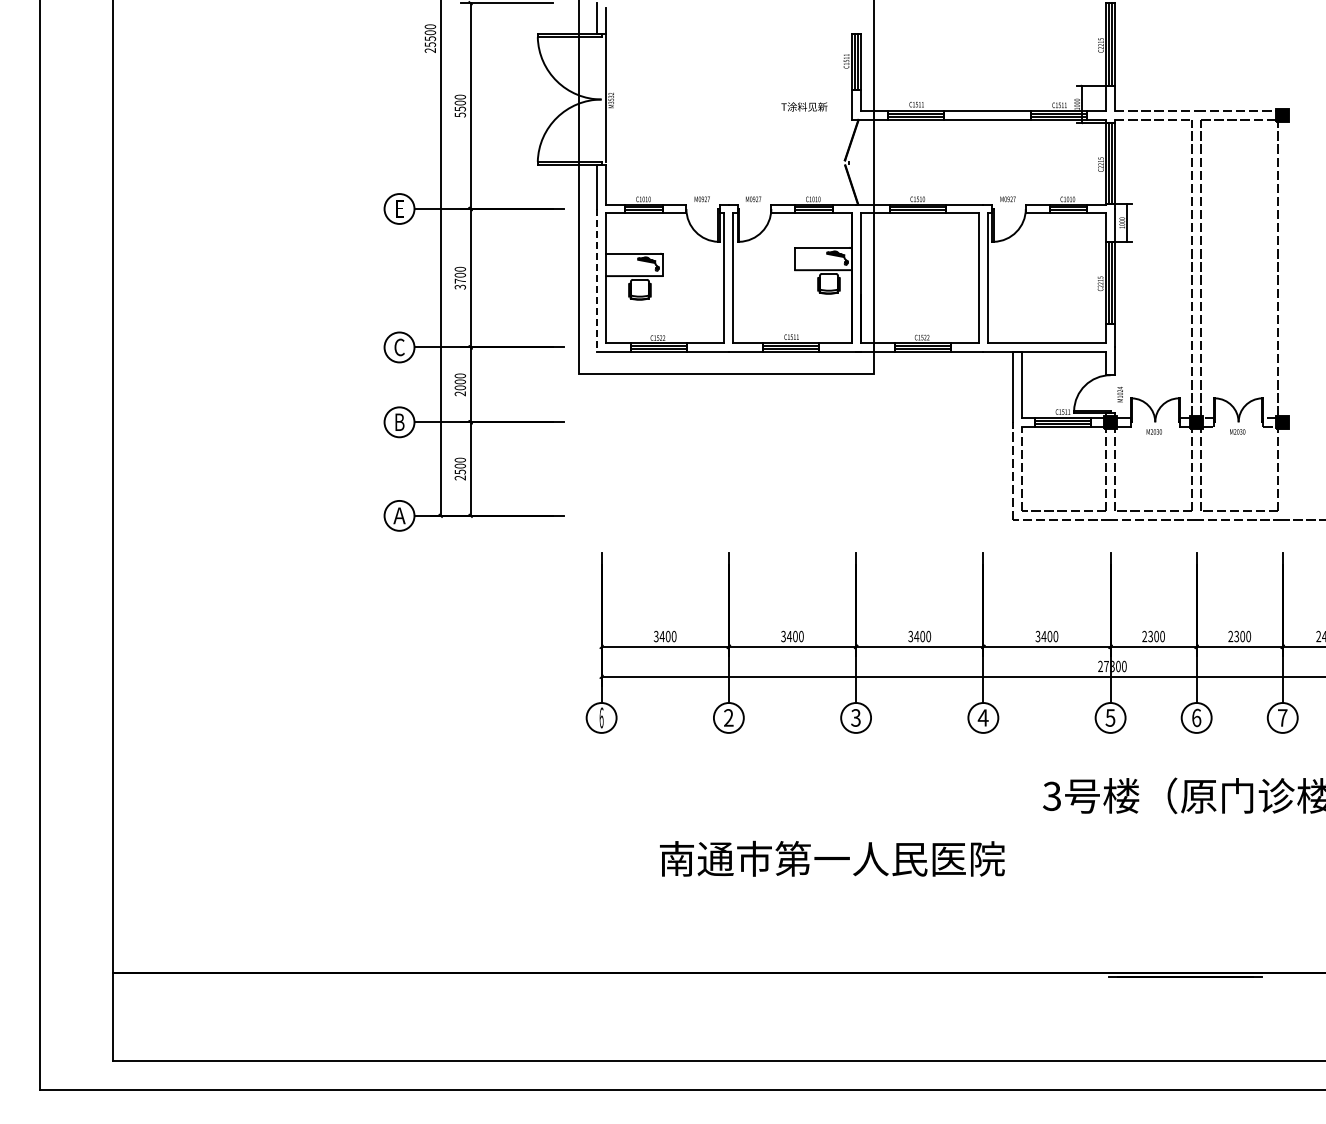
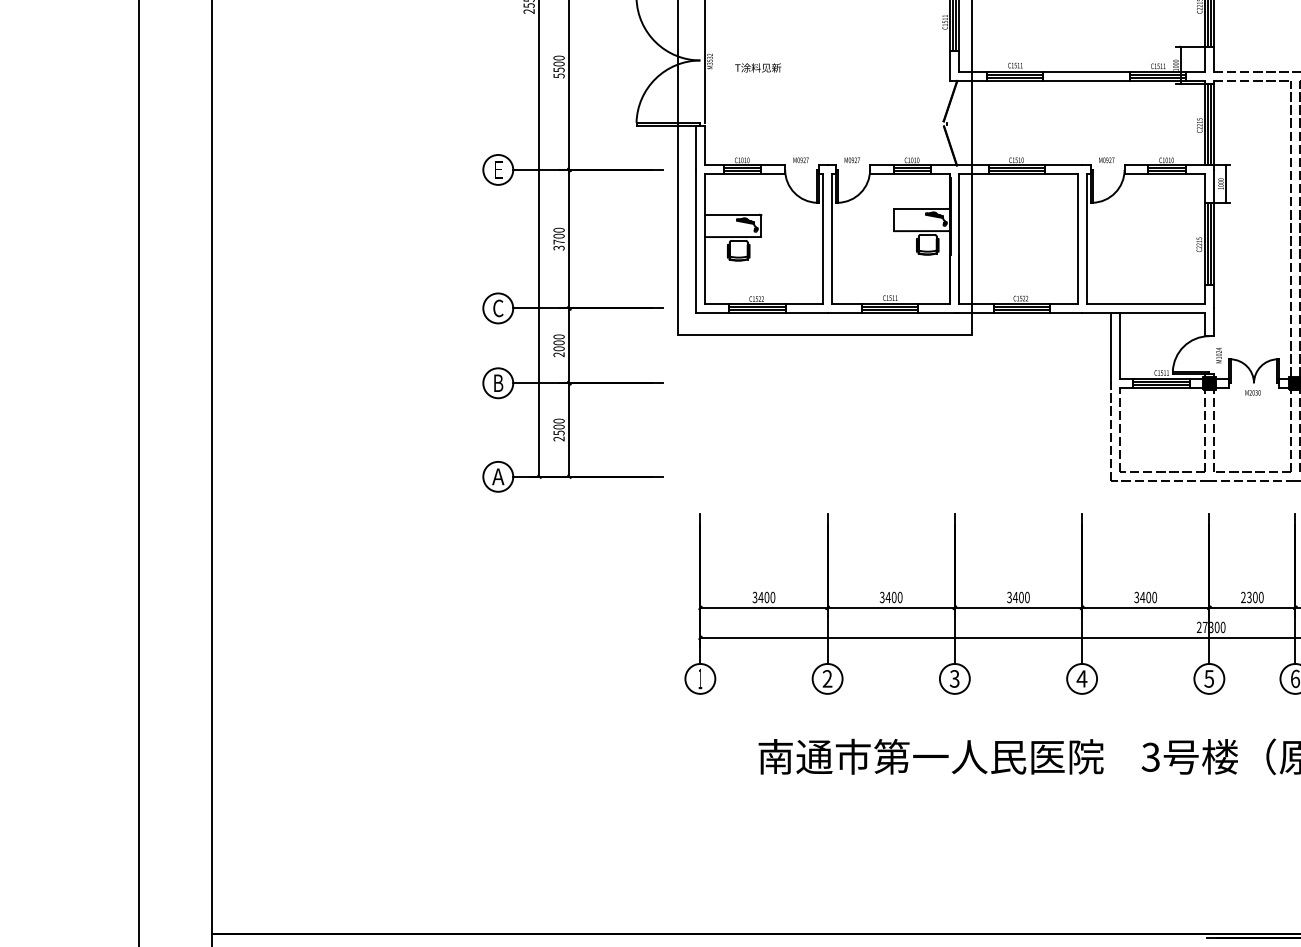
text: (804, 106) -> (758, 67), moved
line: (597, 280) -> (696, 241), dashed -> solid
text: (601, 717) -> (700, 678), 6 -> 1
text: (832, 858) -> (931, 756), moved

